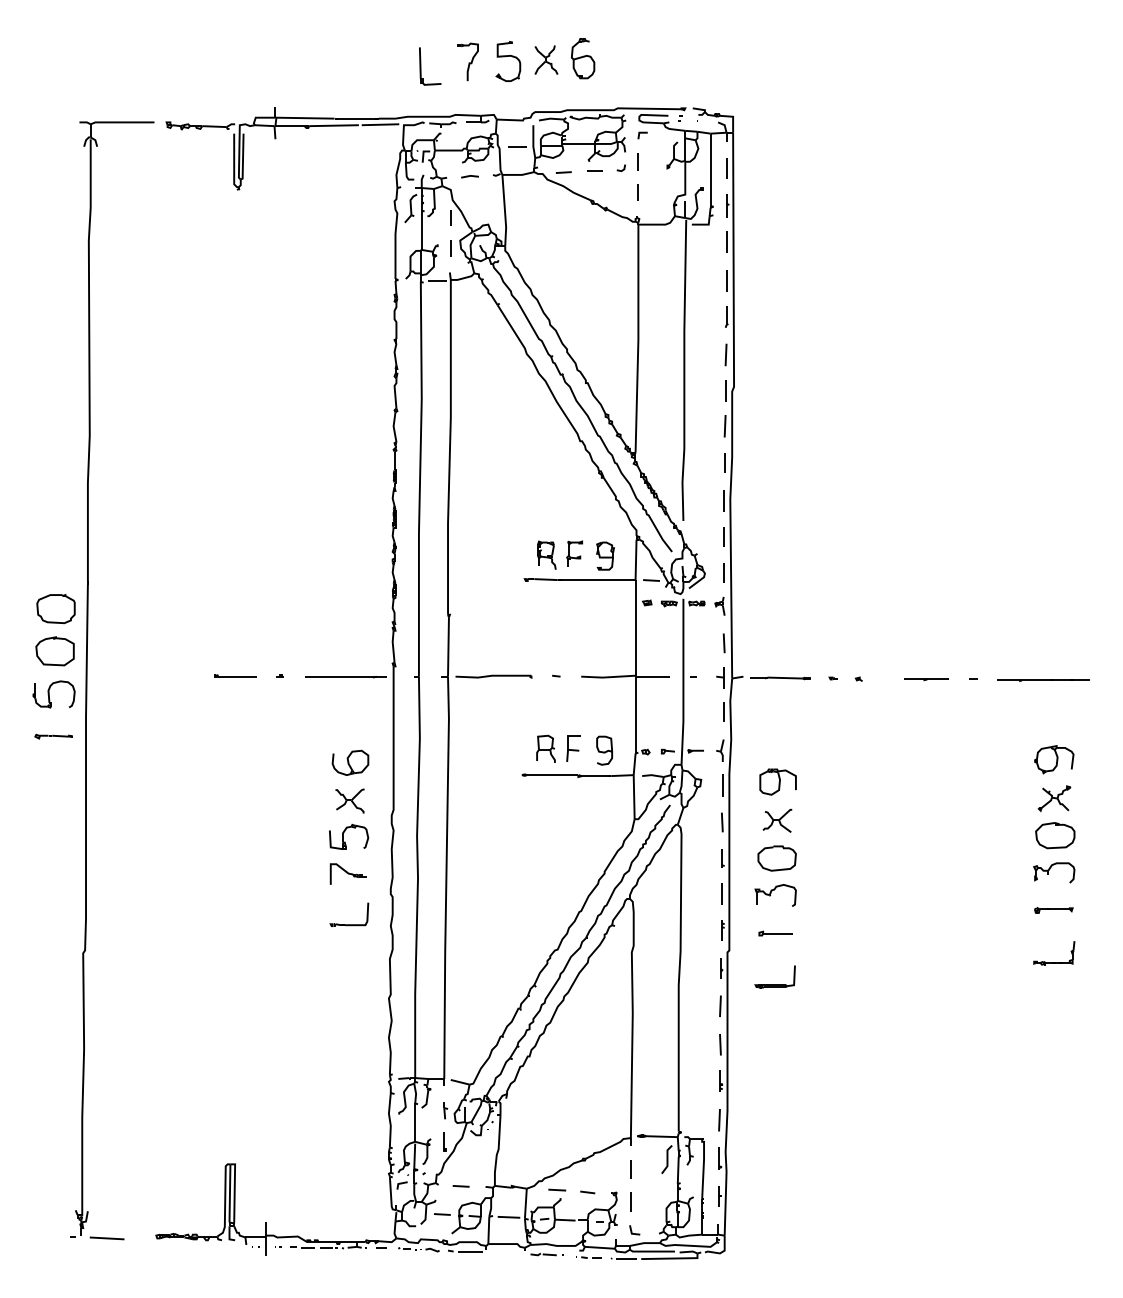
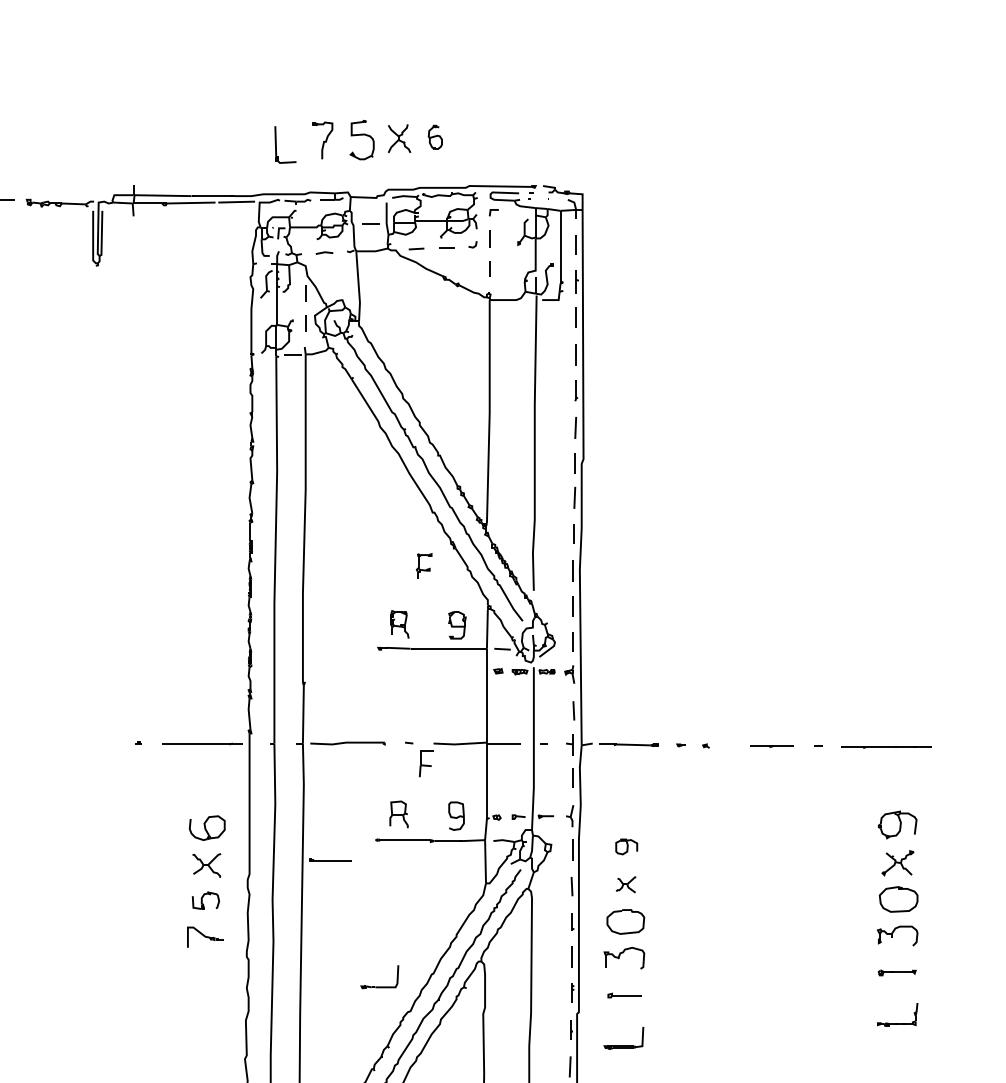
part: (582, 58) -> (434, 137), size x0.6
part: (574, 553) -> (424, 565), moved
part: (235, 675) -> (330, 860), moved
part: (573, 748) -> (426, 763), moved
part: (777, 781) -> (626, 846), size x0.6
part: (777, 820) -> (626, 884), size x0.7
part: (349, 836) -> (206, 900), size x0.7
part: (349, 924) -> (379, 986), moved

